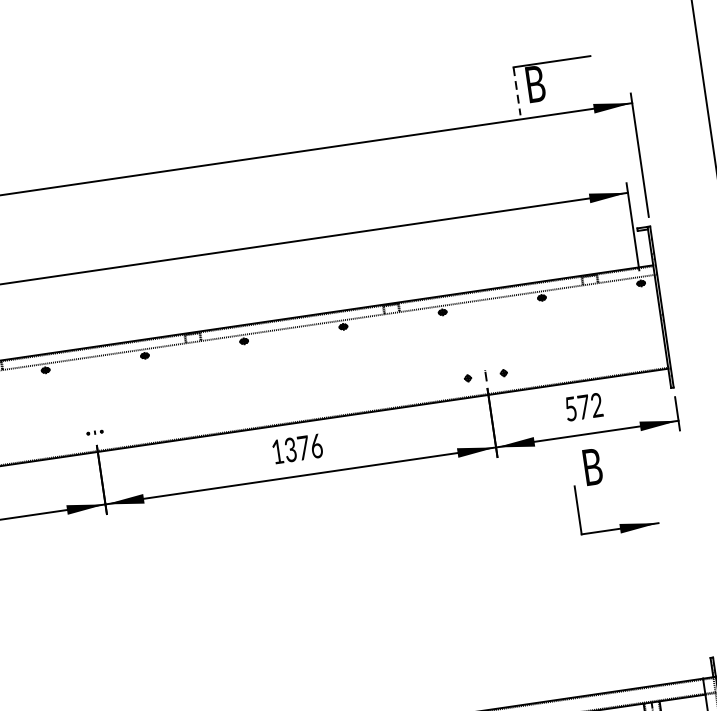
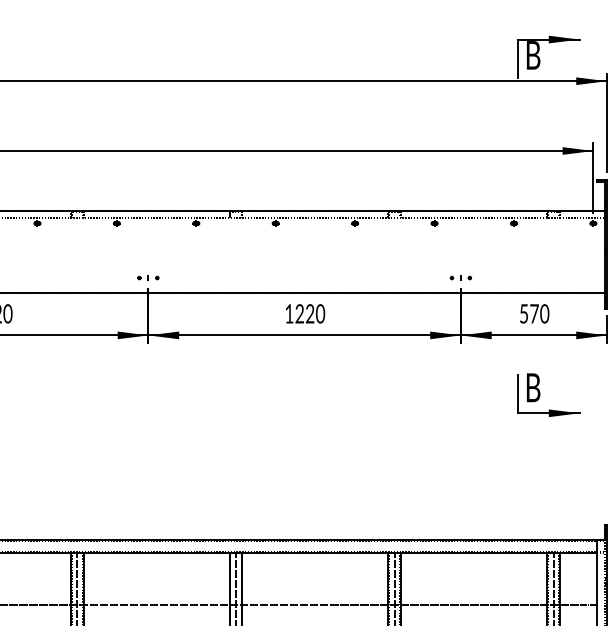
fill: (570, 58) -> (563, 39), added
line: (517, 92) -> (518, 59), dashed -> solid
part: (484, 375) -> (460, 277), size x0.62
text: (596, 404) -> (544, 313), 572 -> 570
part: (95, 432) -> (148, 277), size x1.67
text: (304, 447) -> (310, 313), 1376 -> 1220
text: (592, 466) -> (533, 387), moved

